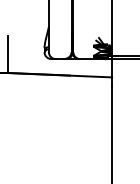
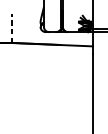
line: (8, 53) -> (12, 27), solid -> dashed

